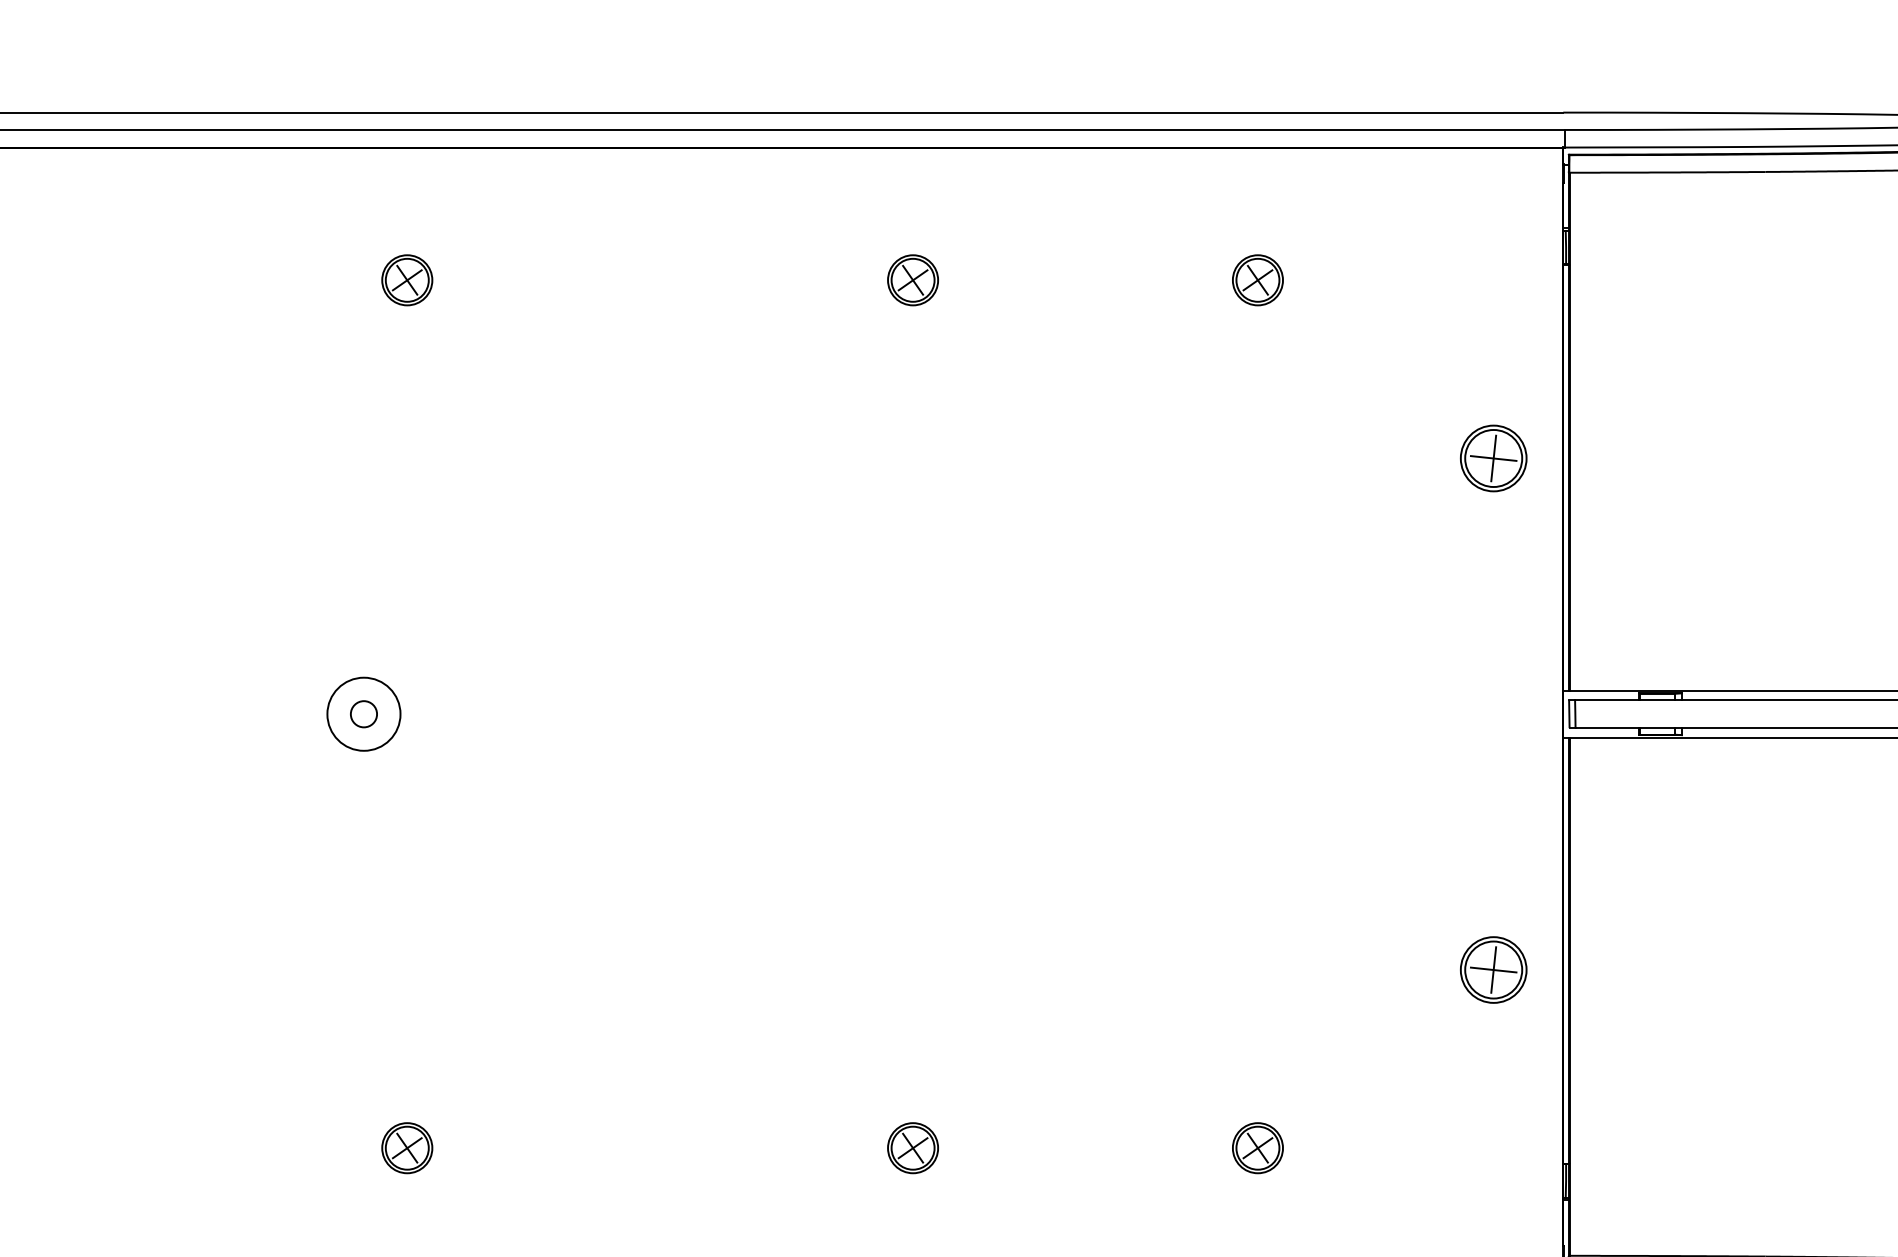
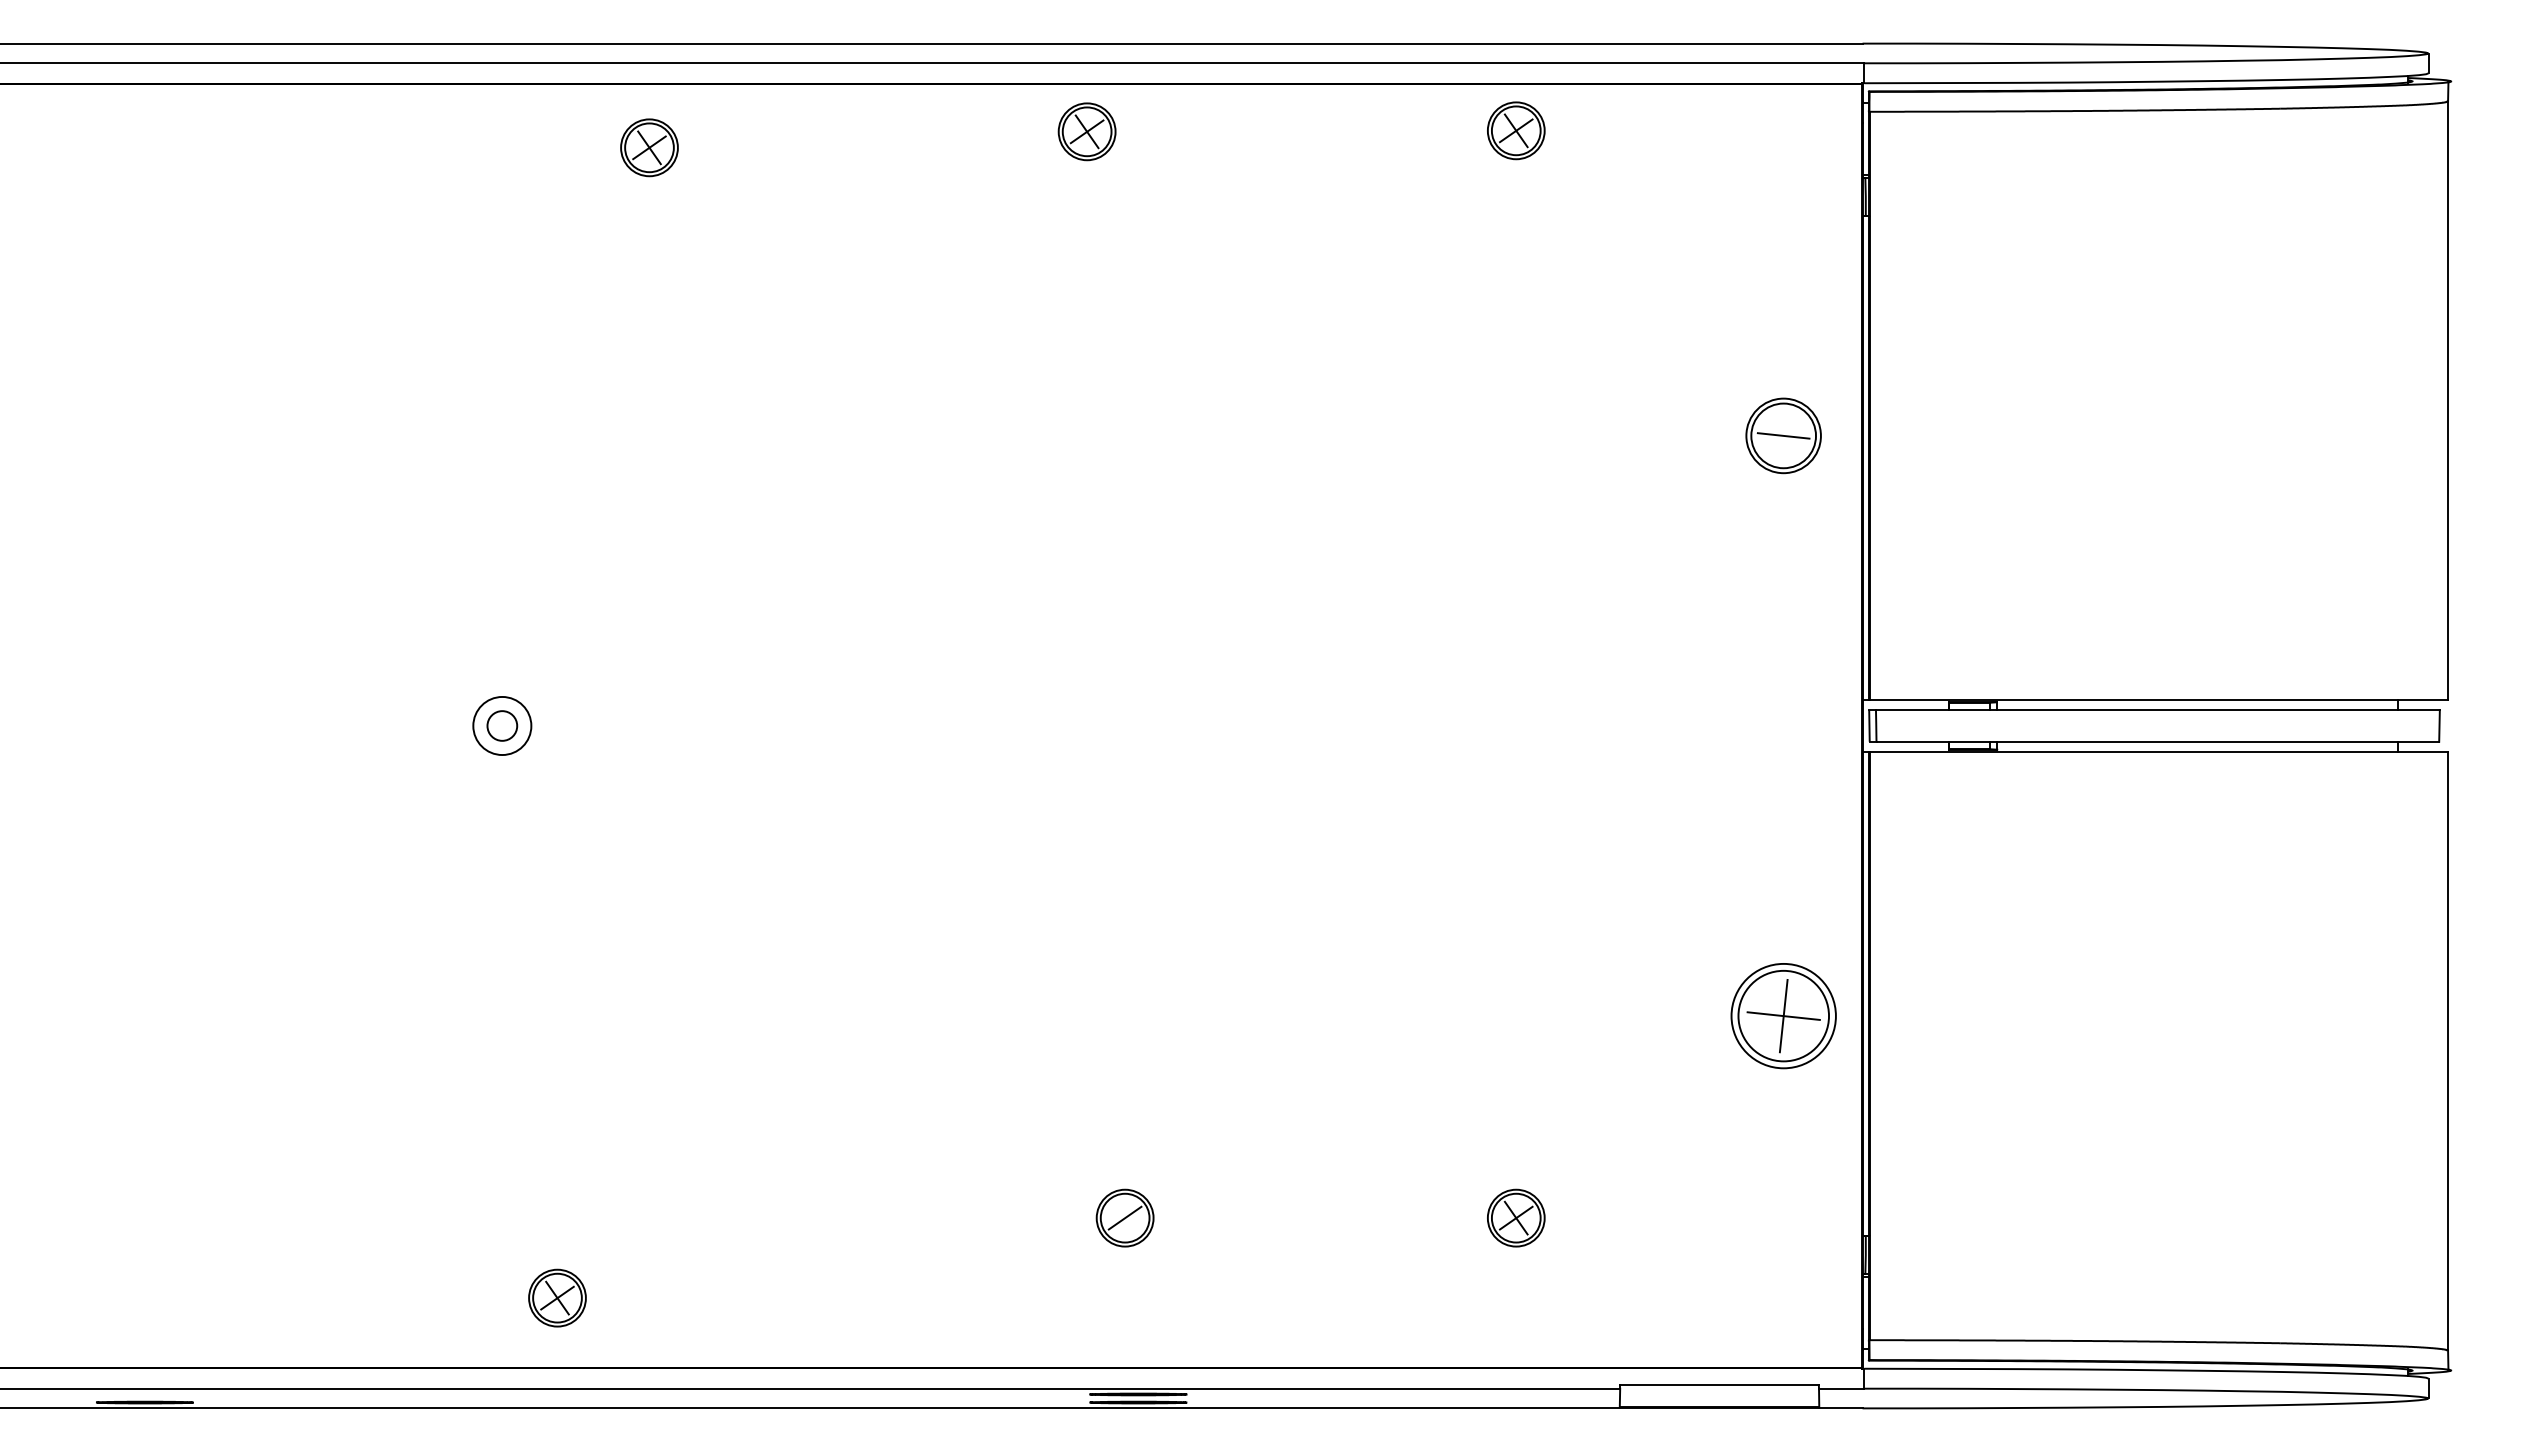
part: (407, 280) -> (649, 147), moved
part: (912, 280) -> (1086, 131), moved
part: (1258, 280) -> (1516, 130), moved
line: (1493, 458) -> (1783, 435), removed
circle: (363, 713) -> (501, 725), size x0.7
part: (1493, 969) -> (1783, 1015), size x1.4
part: (407, 1147) -> (557, 1297), moved
line: (912, 1147) -> (1124, 1217), removed

